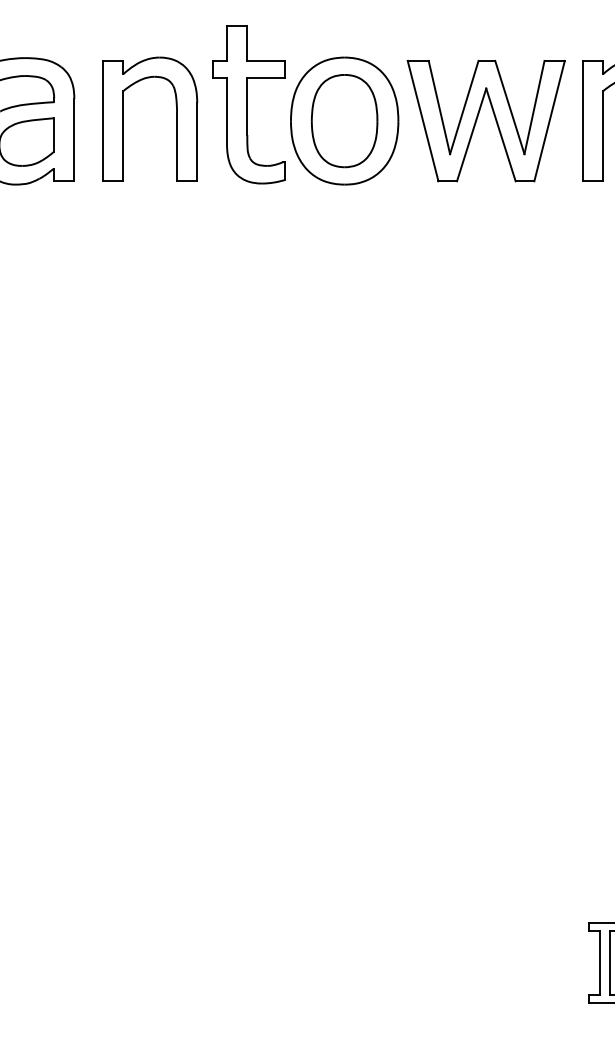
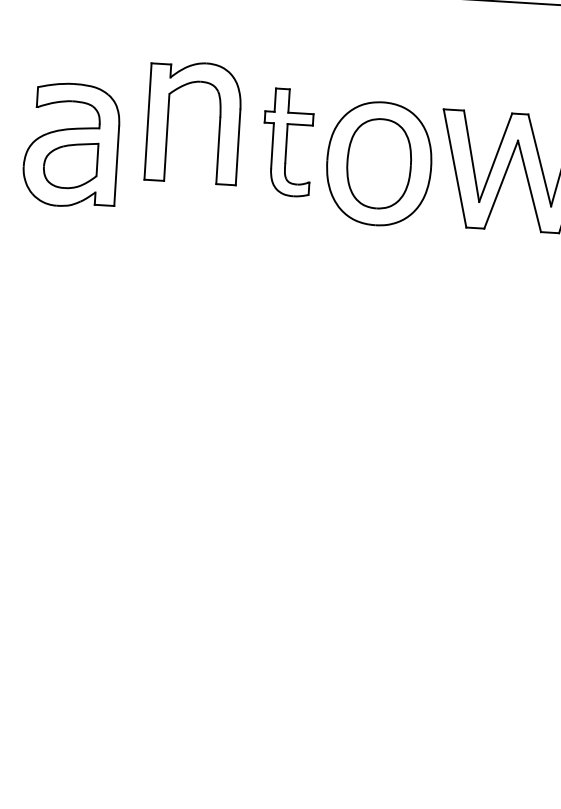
part: (248, 104) -> (287, 142), size x0.7
part: (176, 118) -> (219, 123), moved

